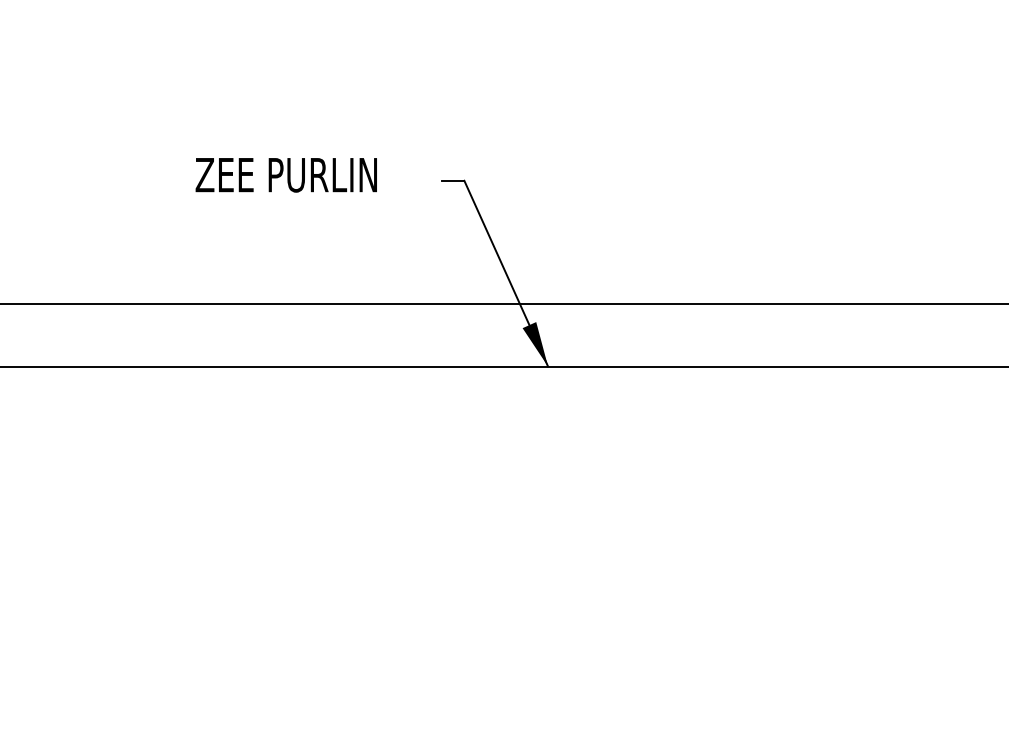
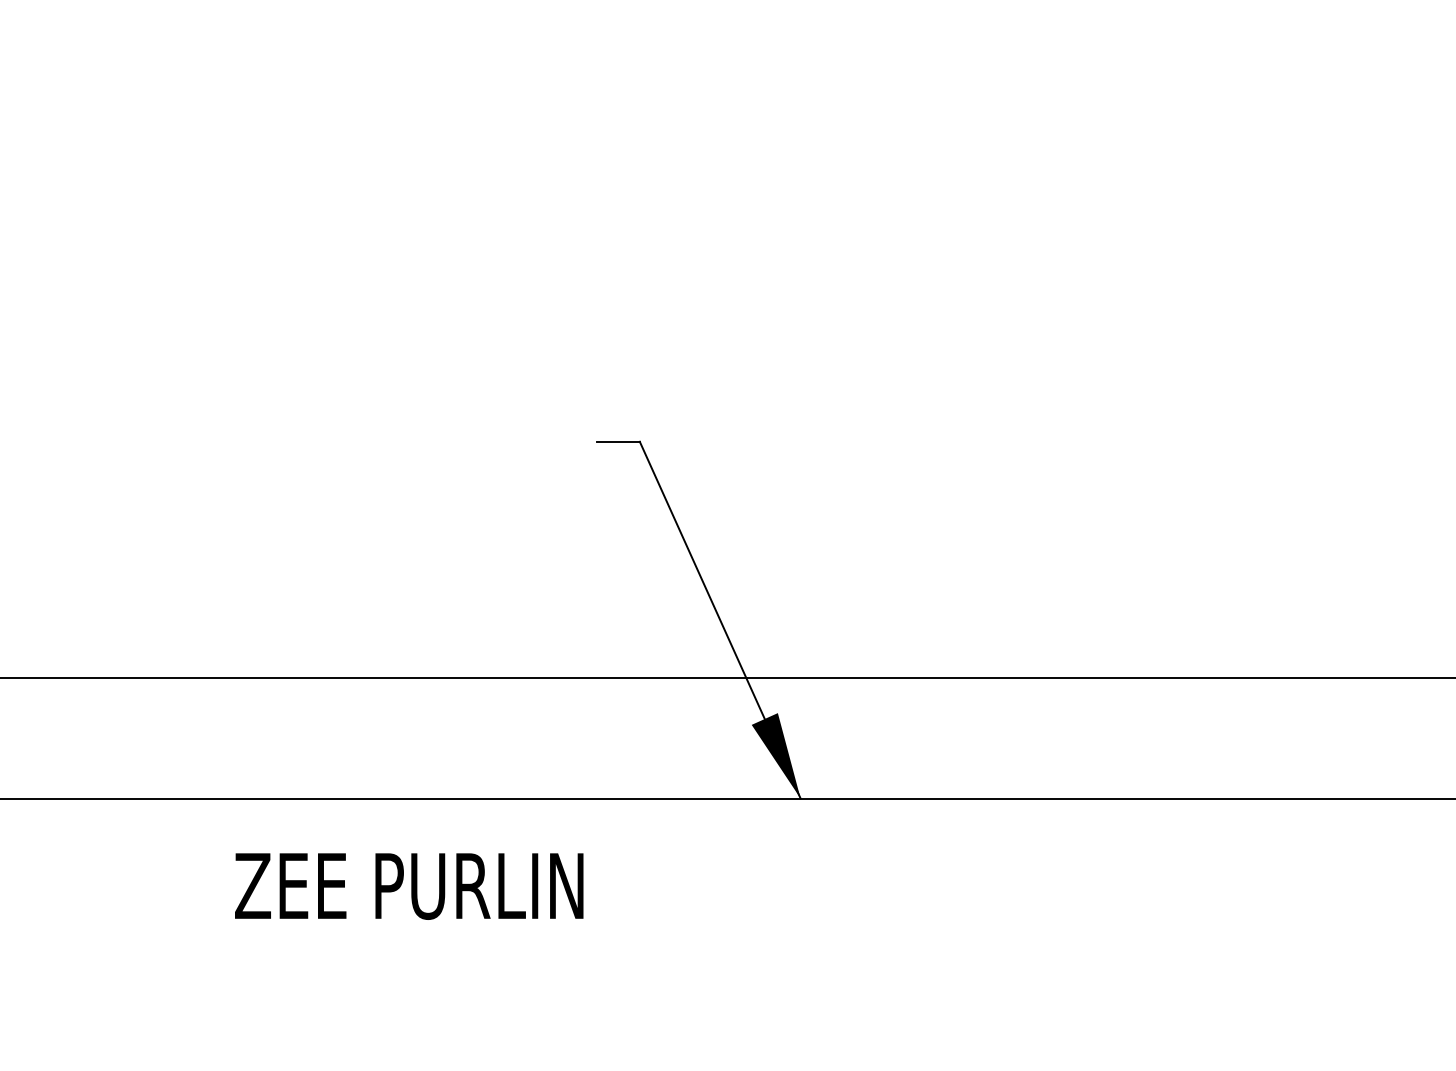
text: (285, 175) -> (407, 886), moved

